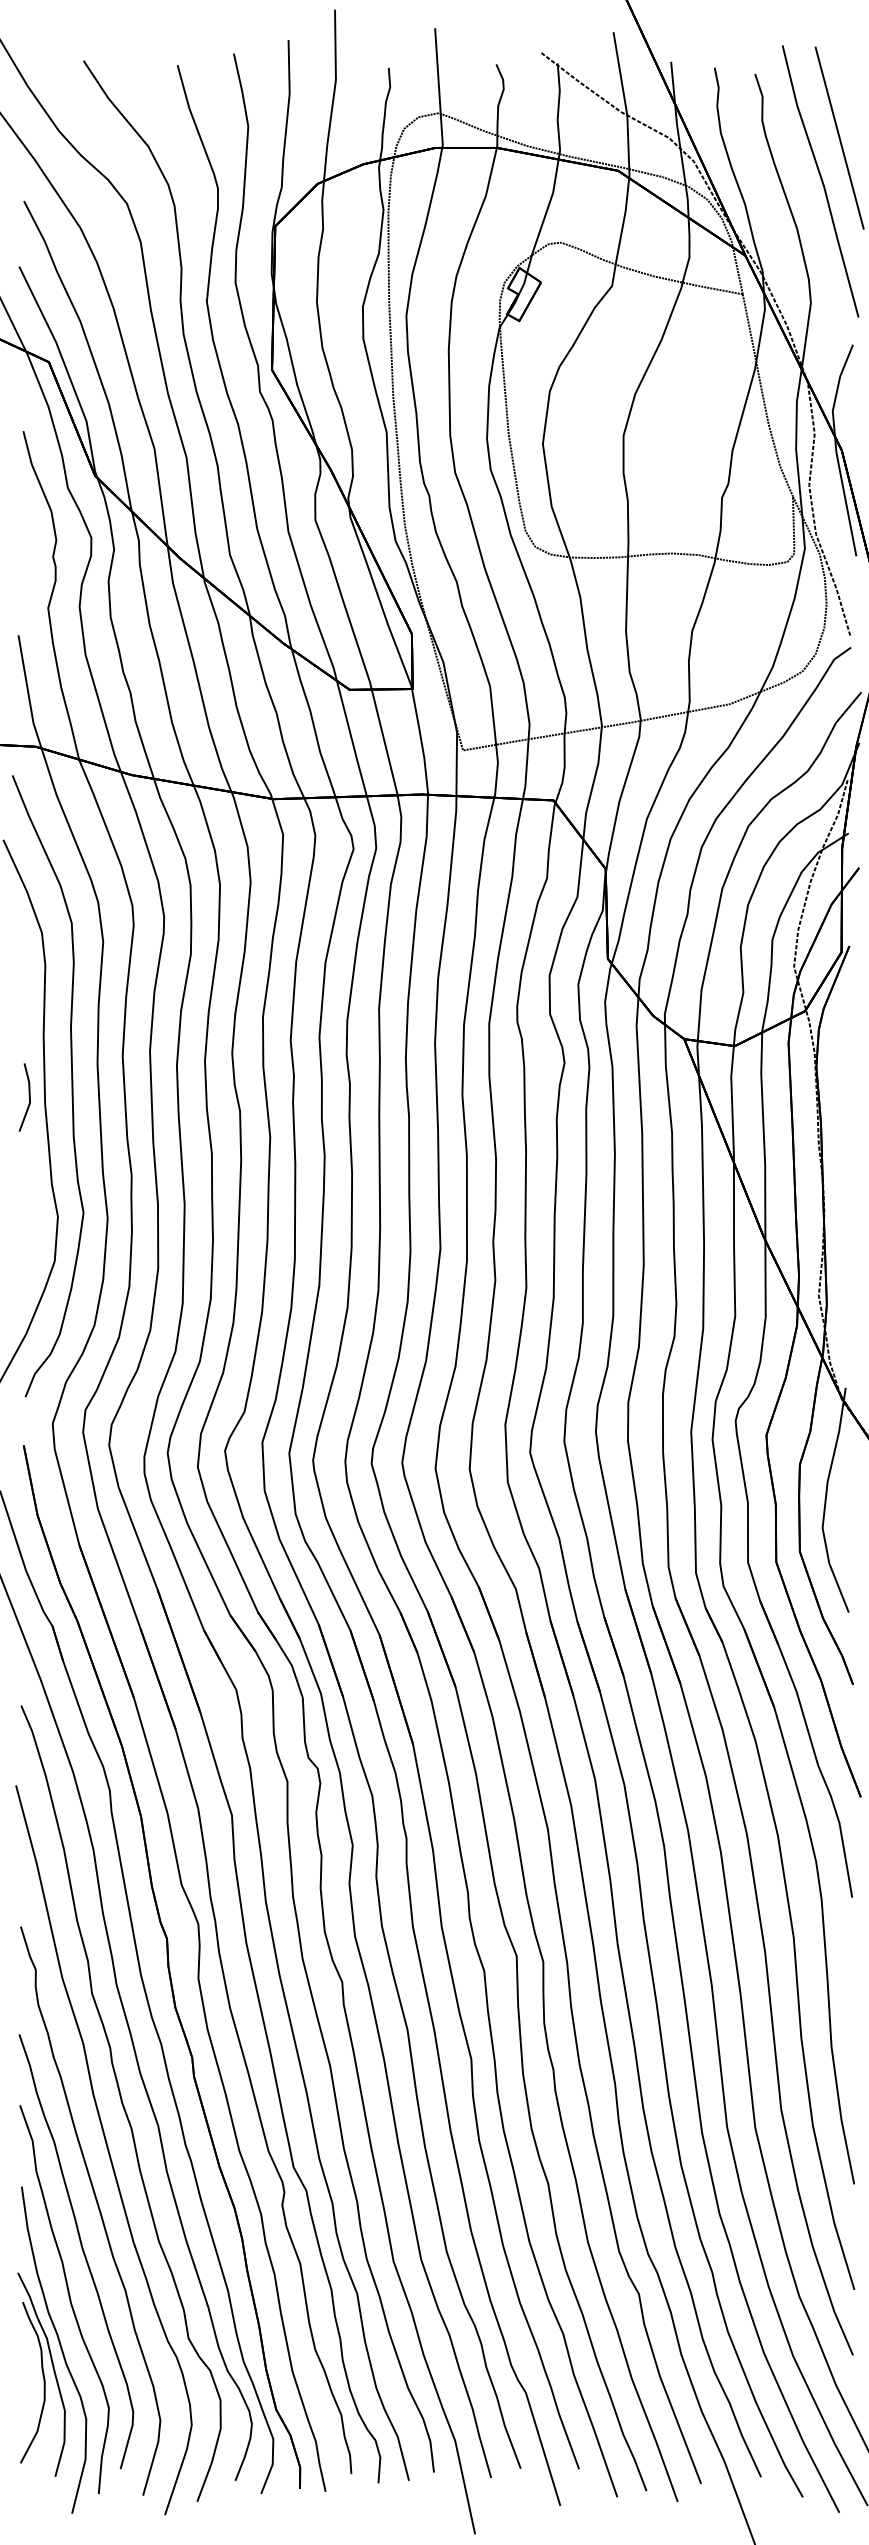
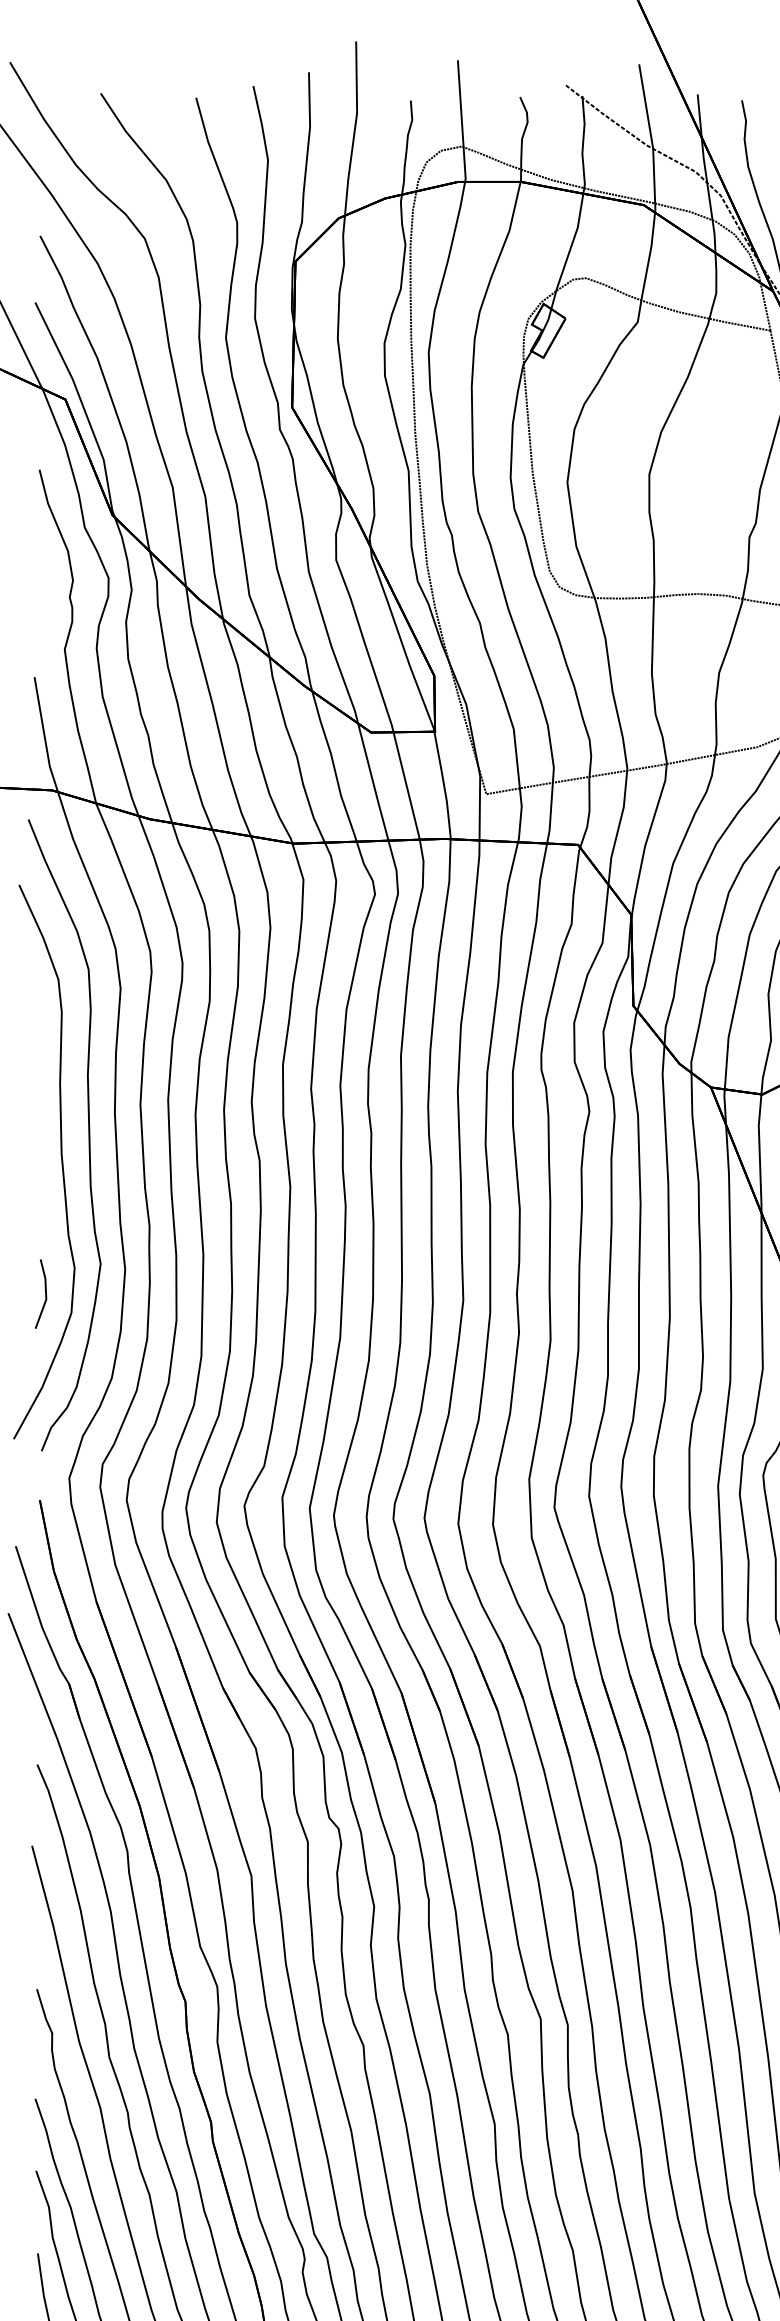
part: (24, 1097) -> (40, 1294), moved

